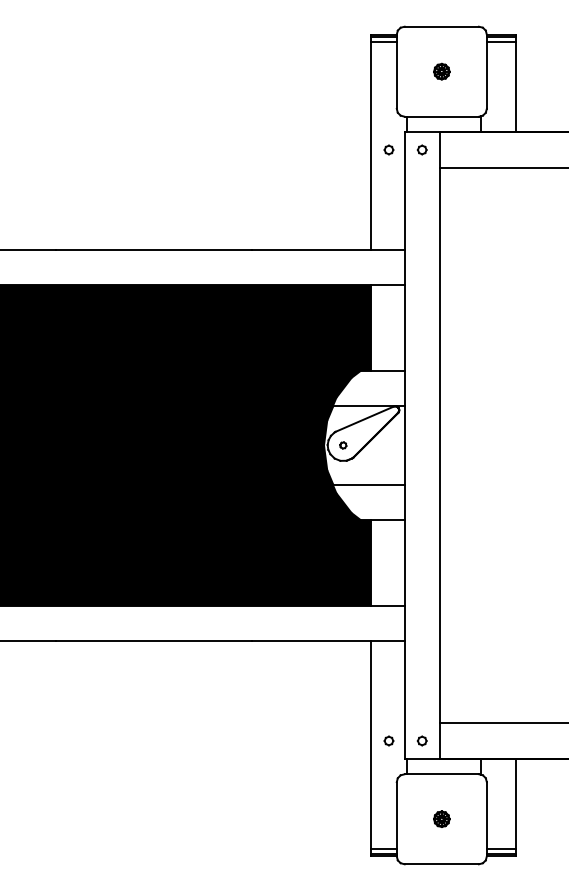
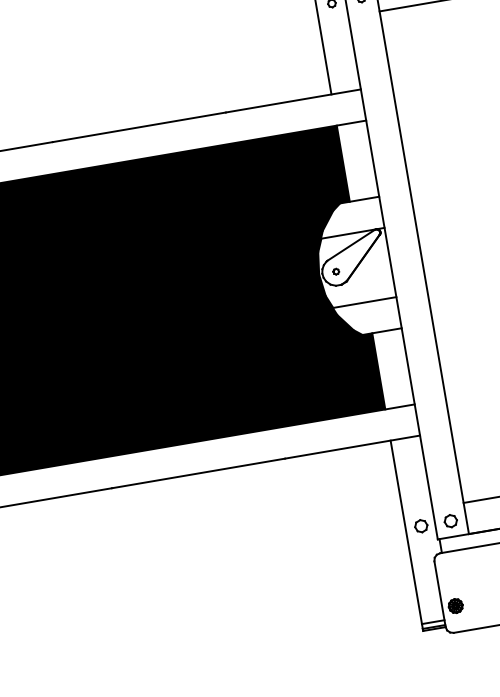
part: (388, 740) -> (420, 525), size x1.6
part: (421, 740) -> (449, 520), size x1.6
part: (441, 818) -> (455, 605), moved

